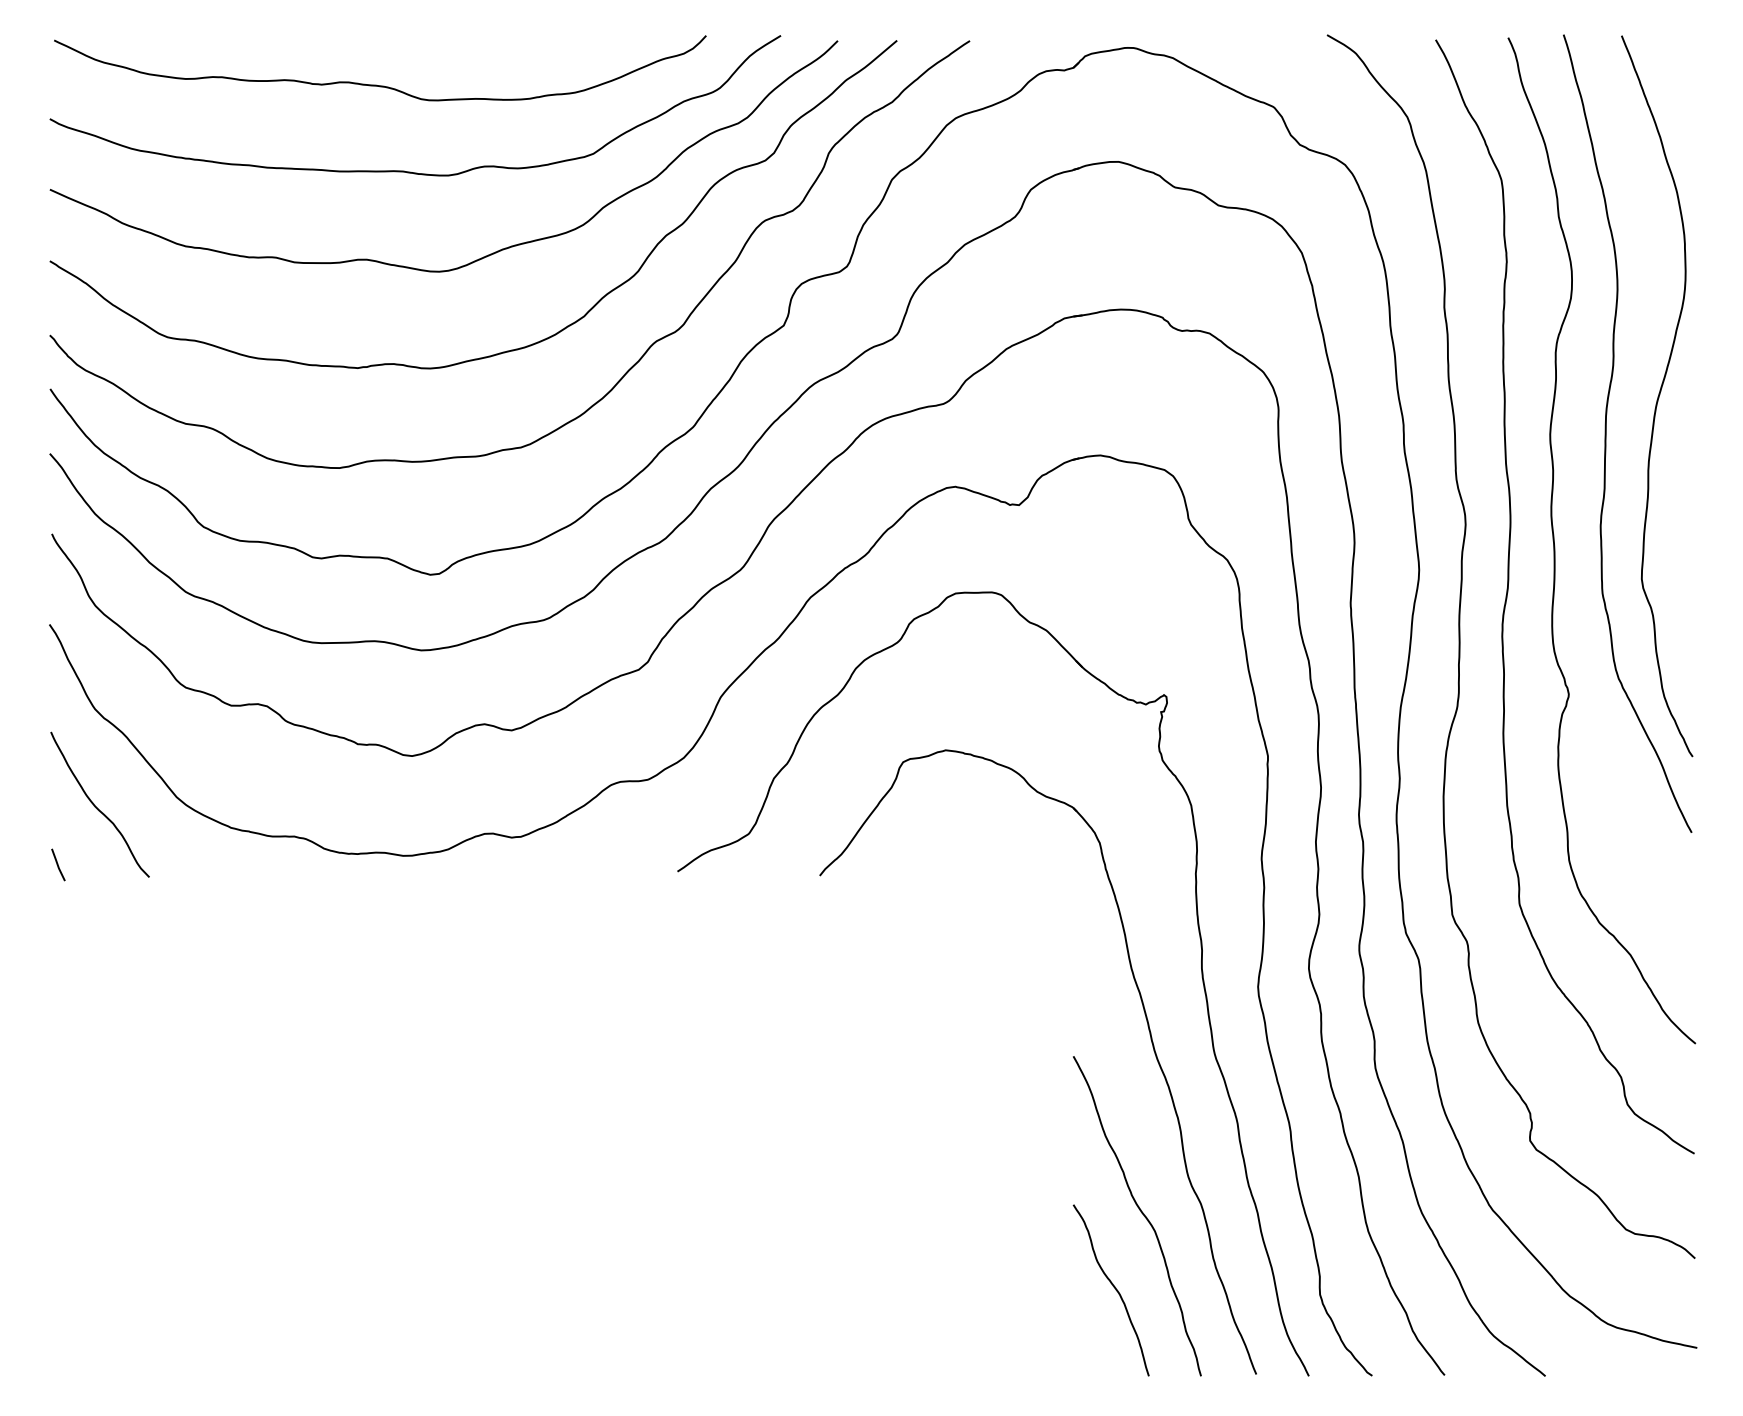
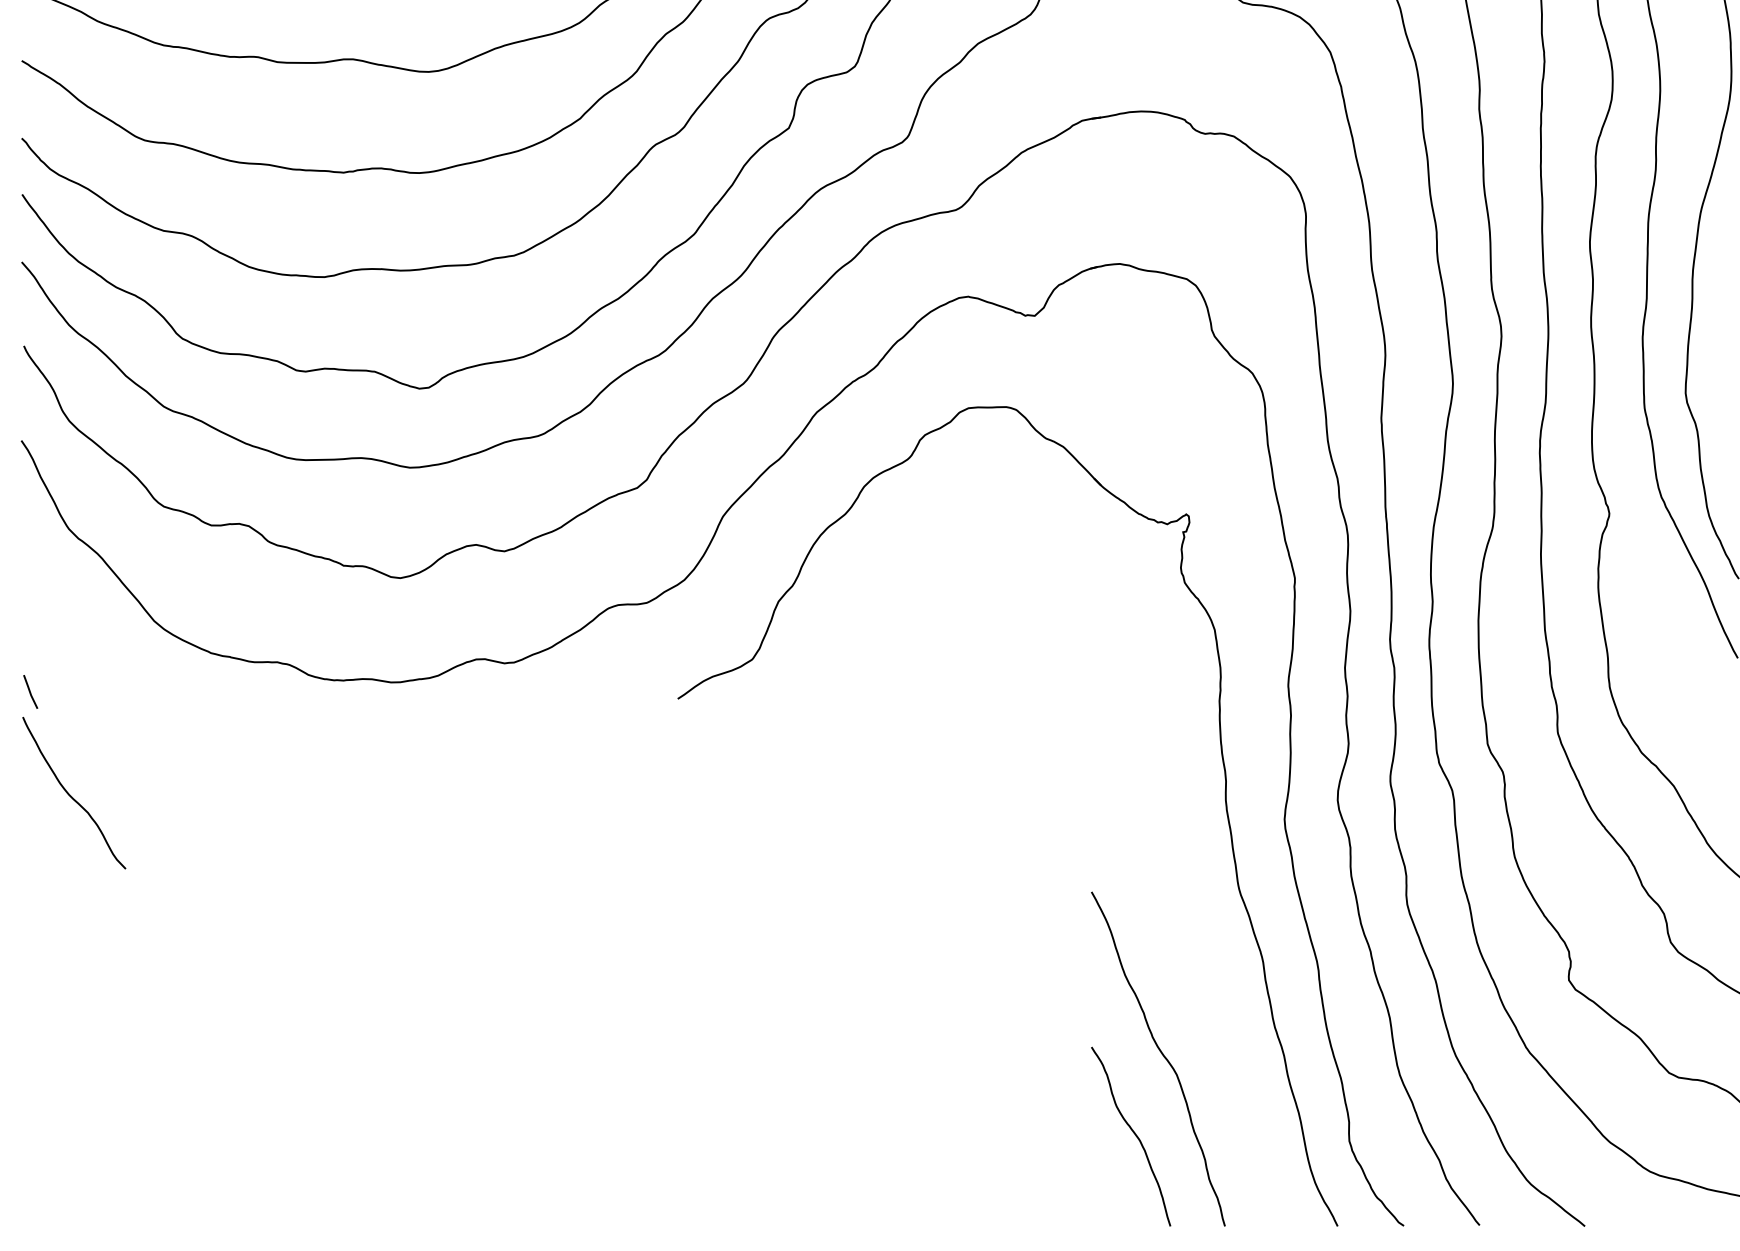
curve: (96, 806) -> (70, 794), moved
part: (1150, 1039) -> (1172, 874), removed

